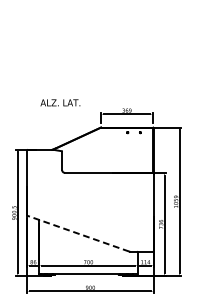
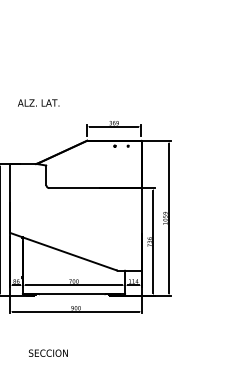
text: (60, 102) -> (38, 102), moved
line: (78, 233) -> (63, 251), dashed -> solid

